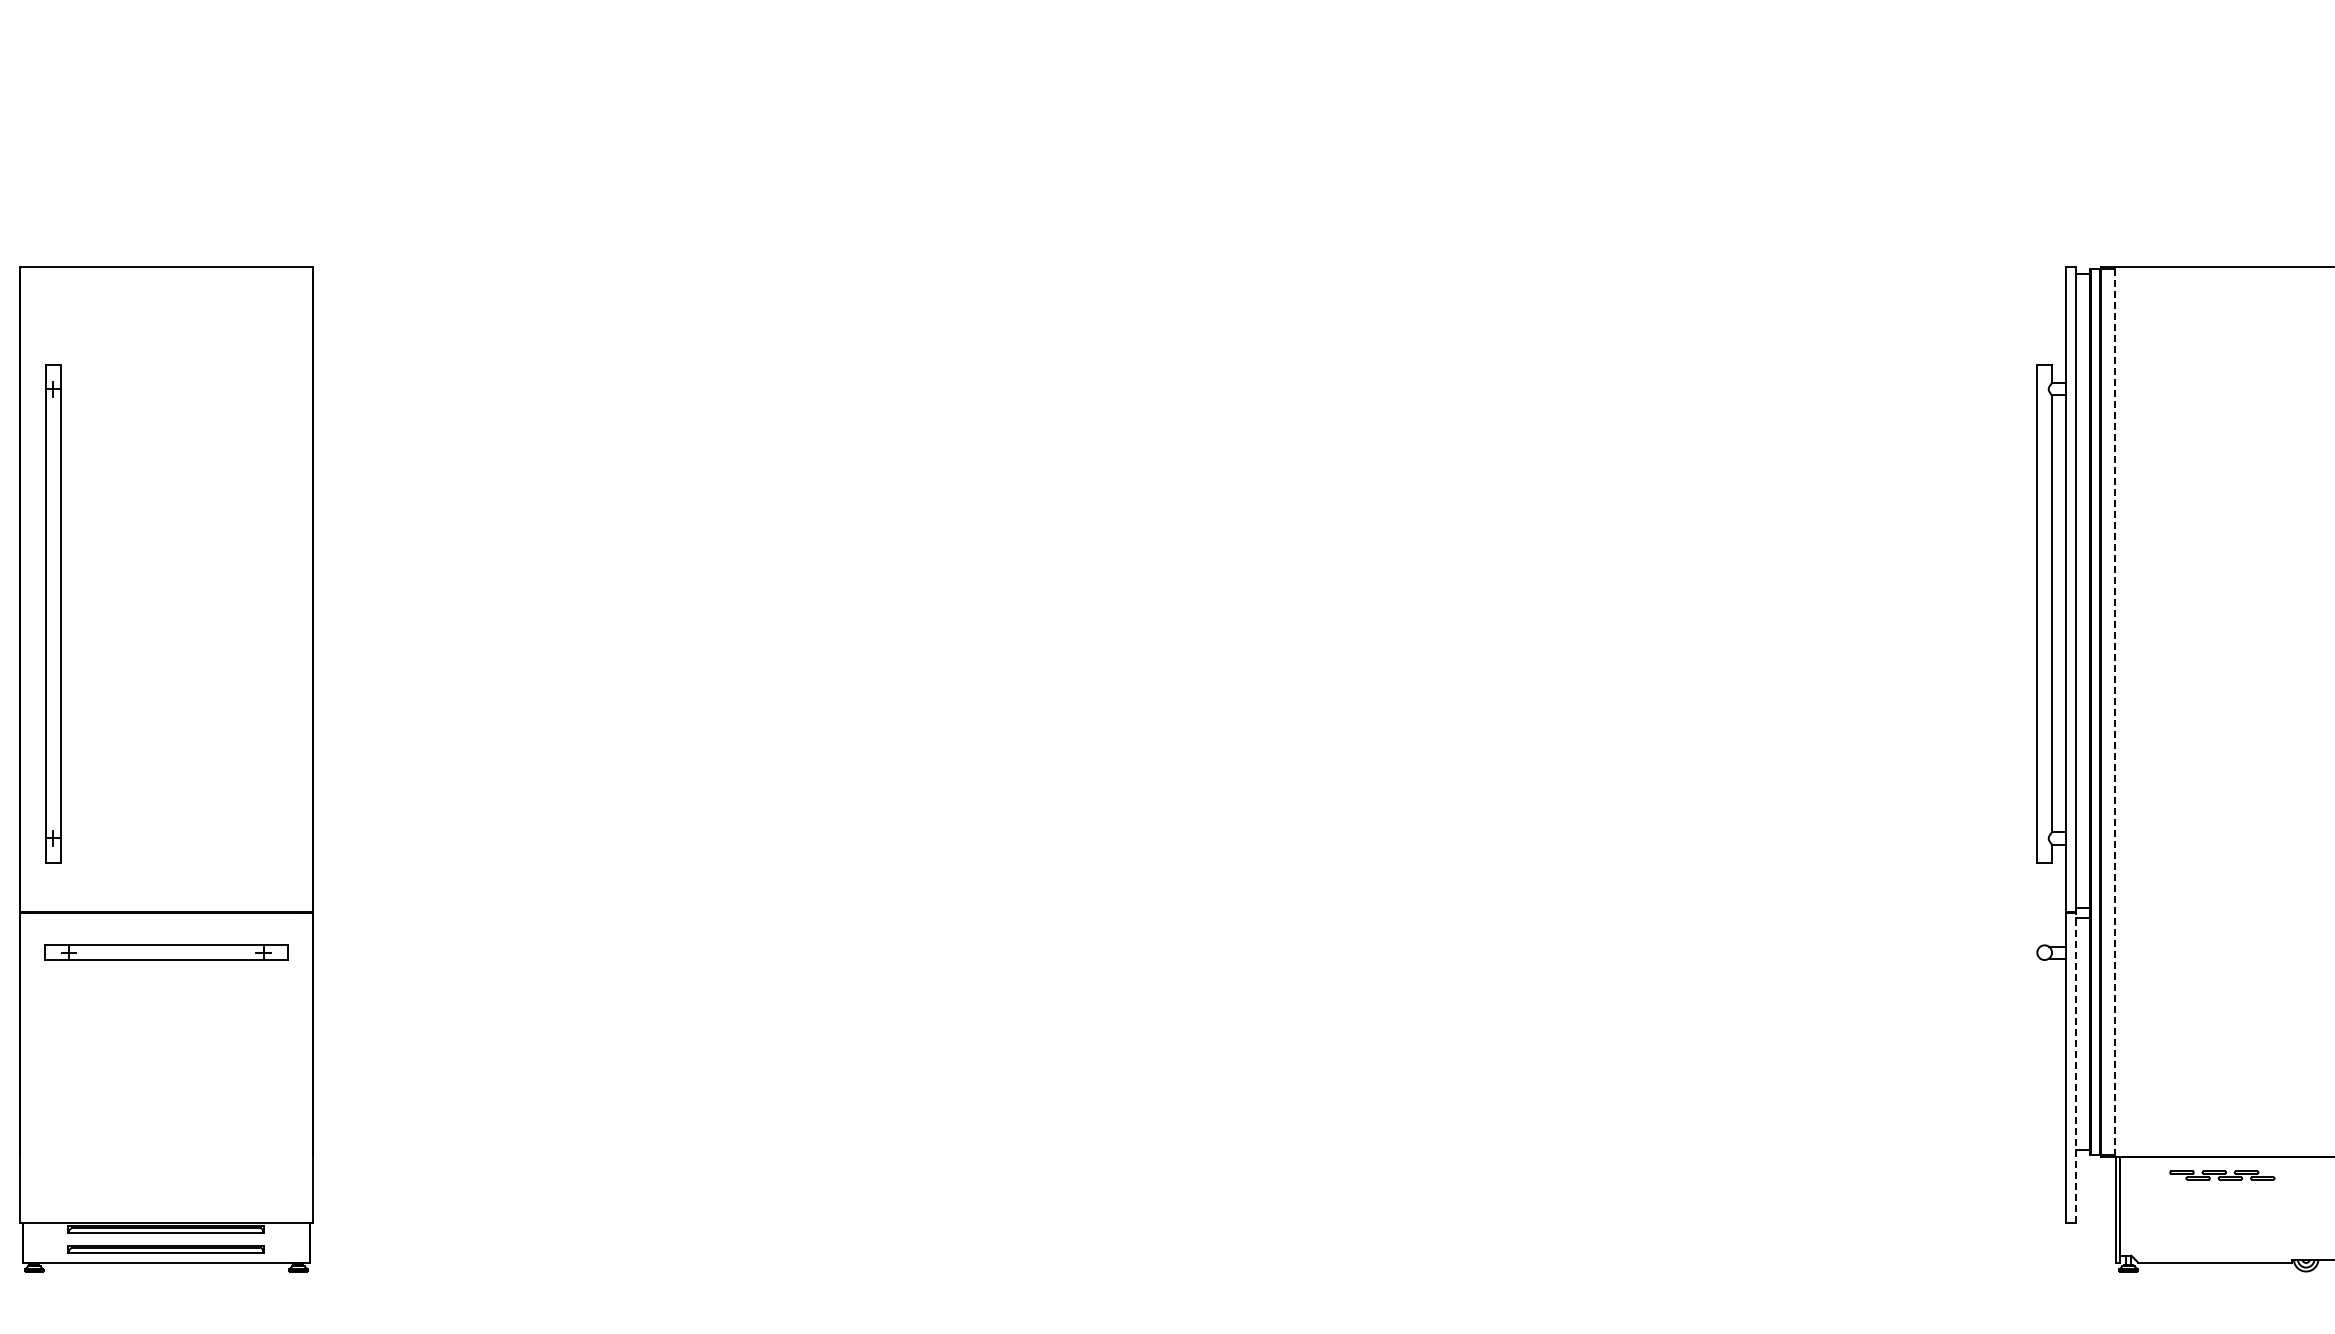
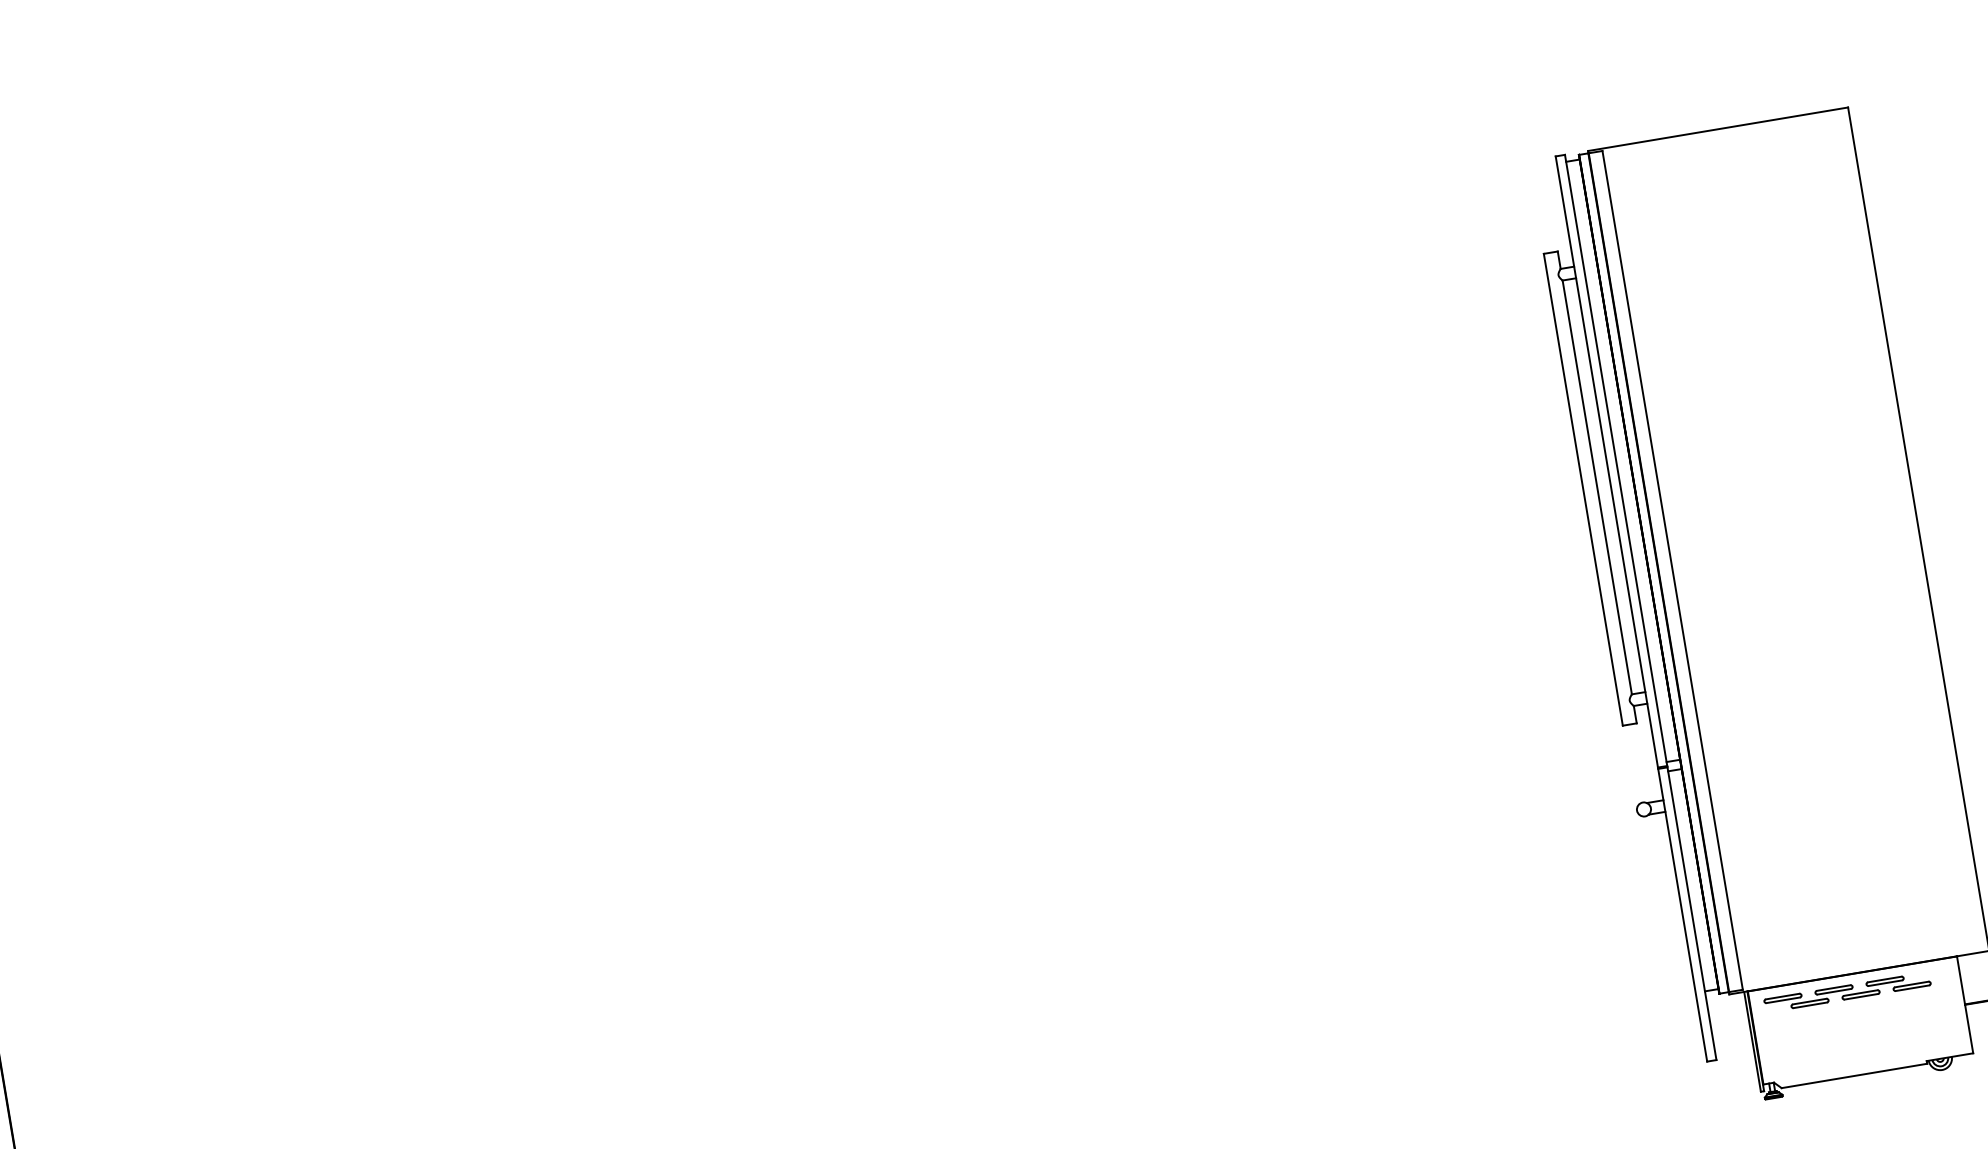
line: (2115, 712) -> (1673, 570), dashed -> solid
line: (2076, 1068) -> (1692, 914), dashed -> solid
part: (2222, 1175) -> (1847, 992), size x1.67

